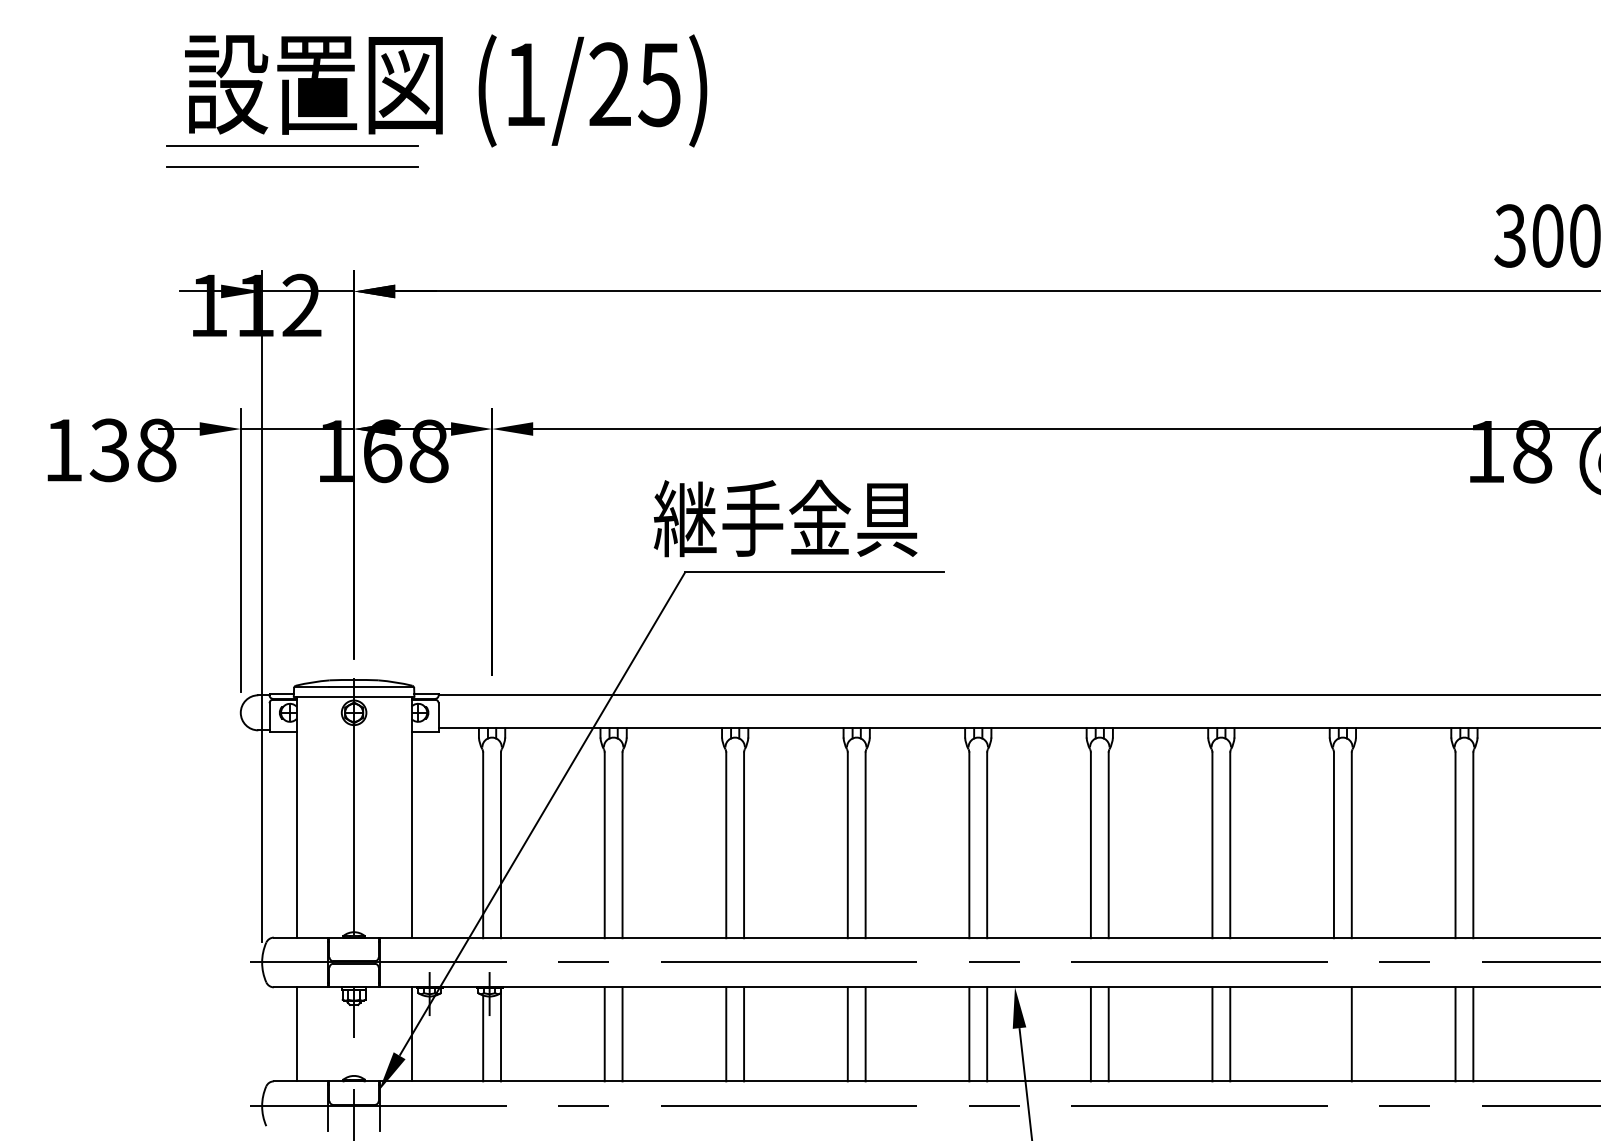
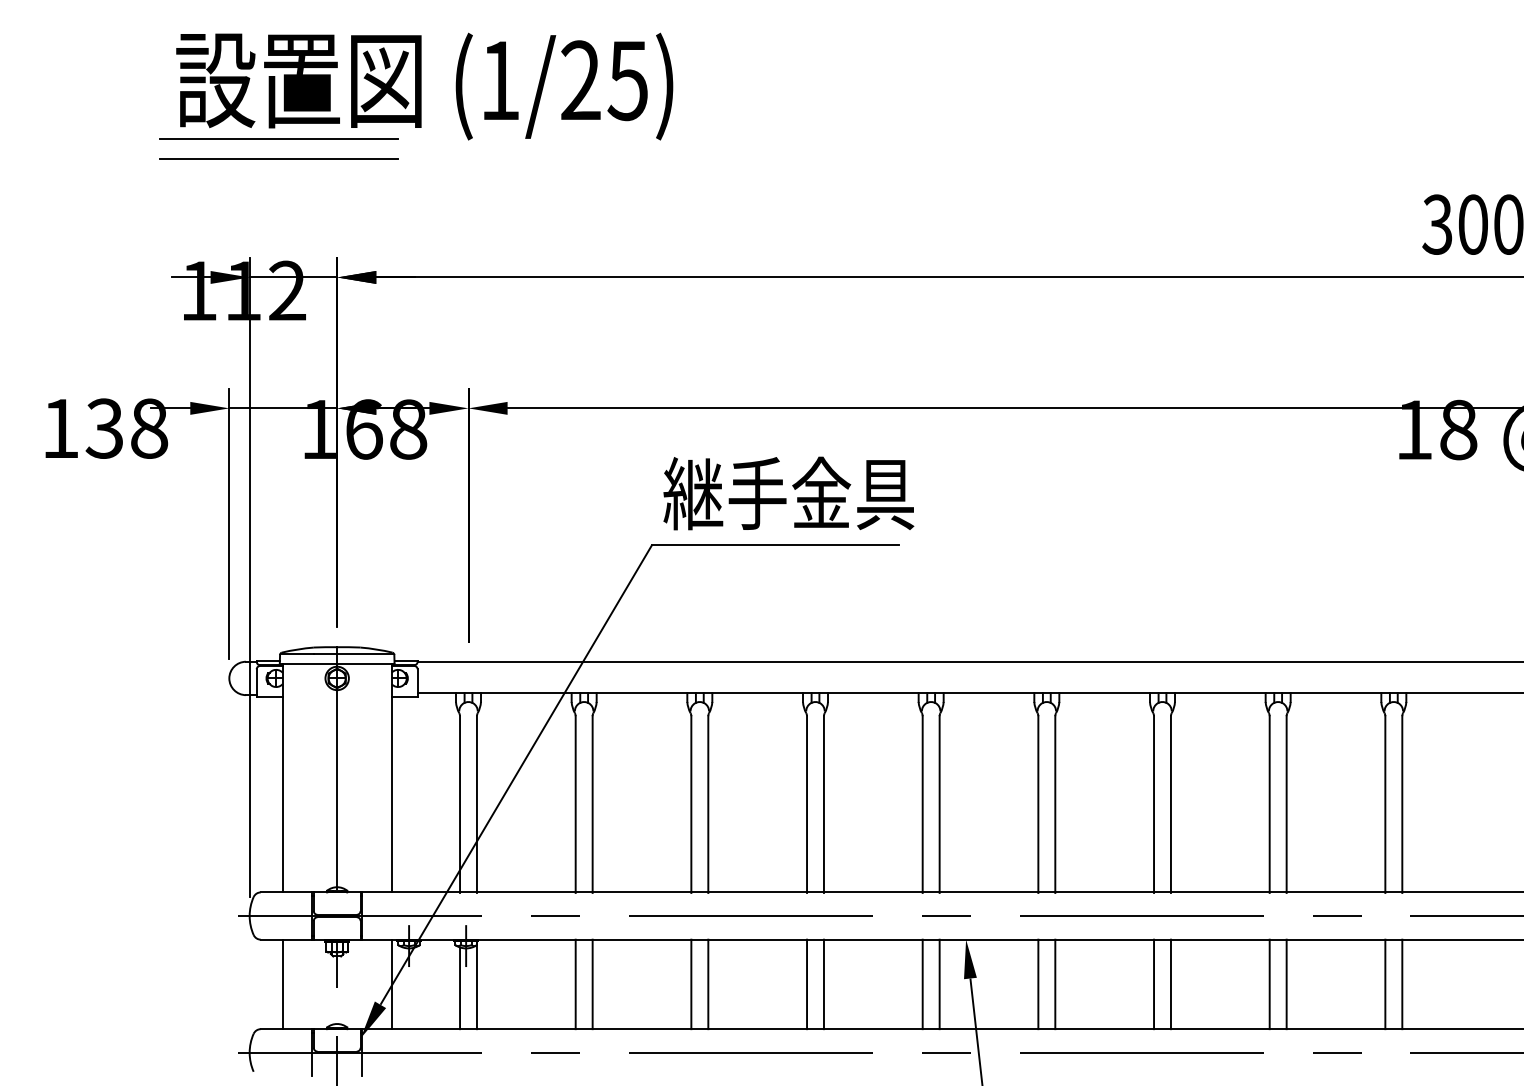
text: (785, 518) -> (788, 493), moved
line: (1333, 1034) -> (1269, 984), added

